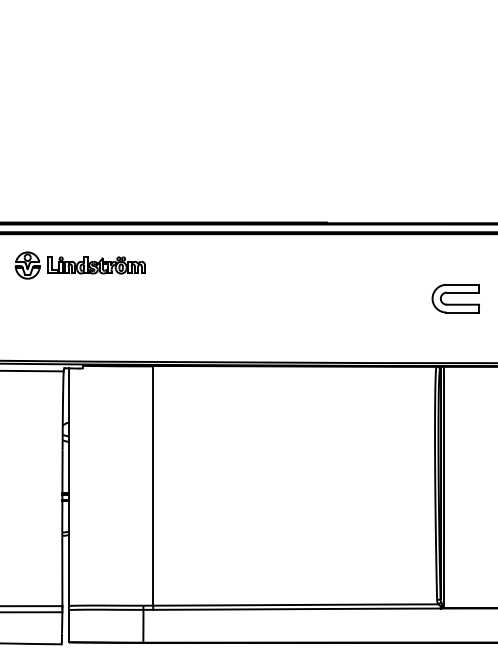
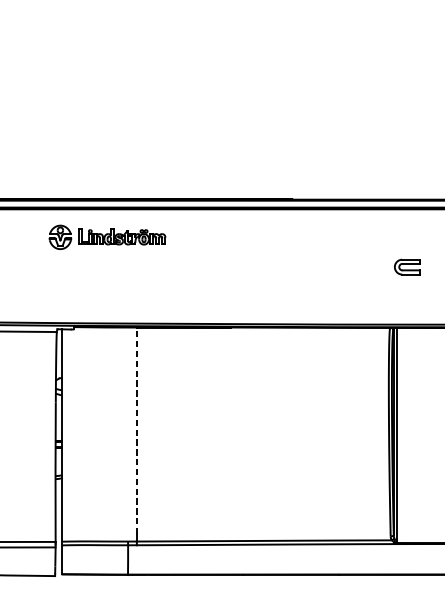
part: (79, 265) -> (106, 237), moved
part: (455, 298) -> (407, 266), size x0.6
line: (153, 481) -> (137, 430), solid -> dashed

